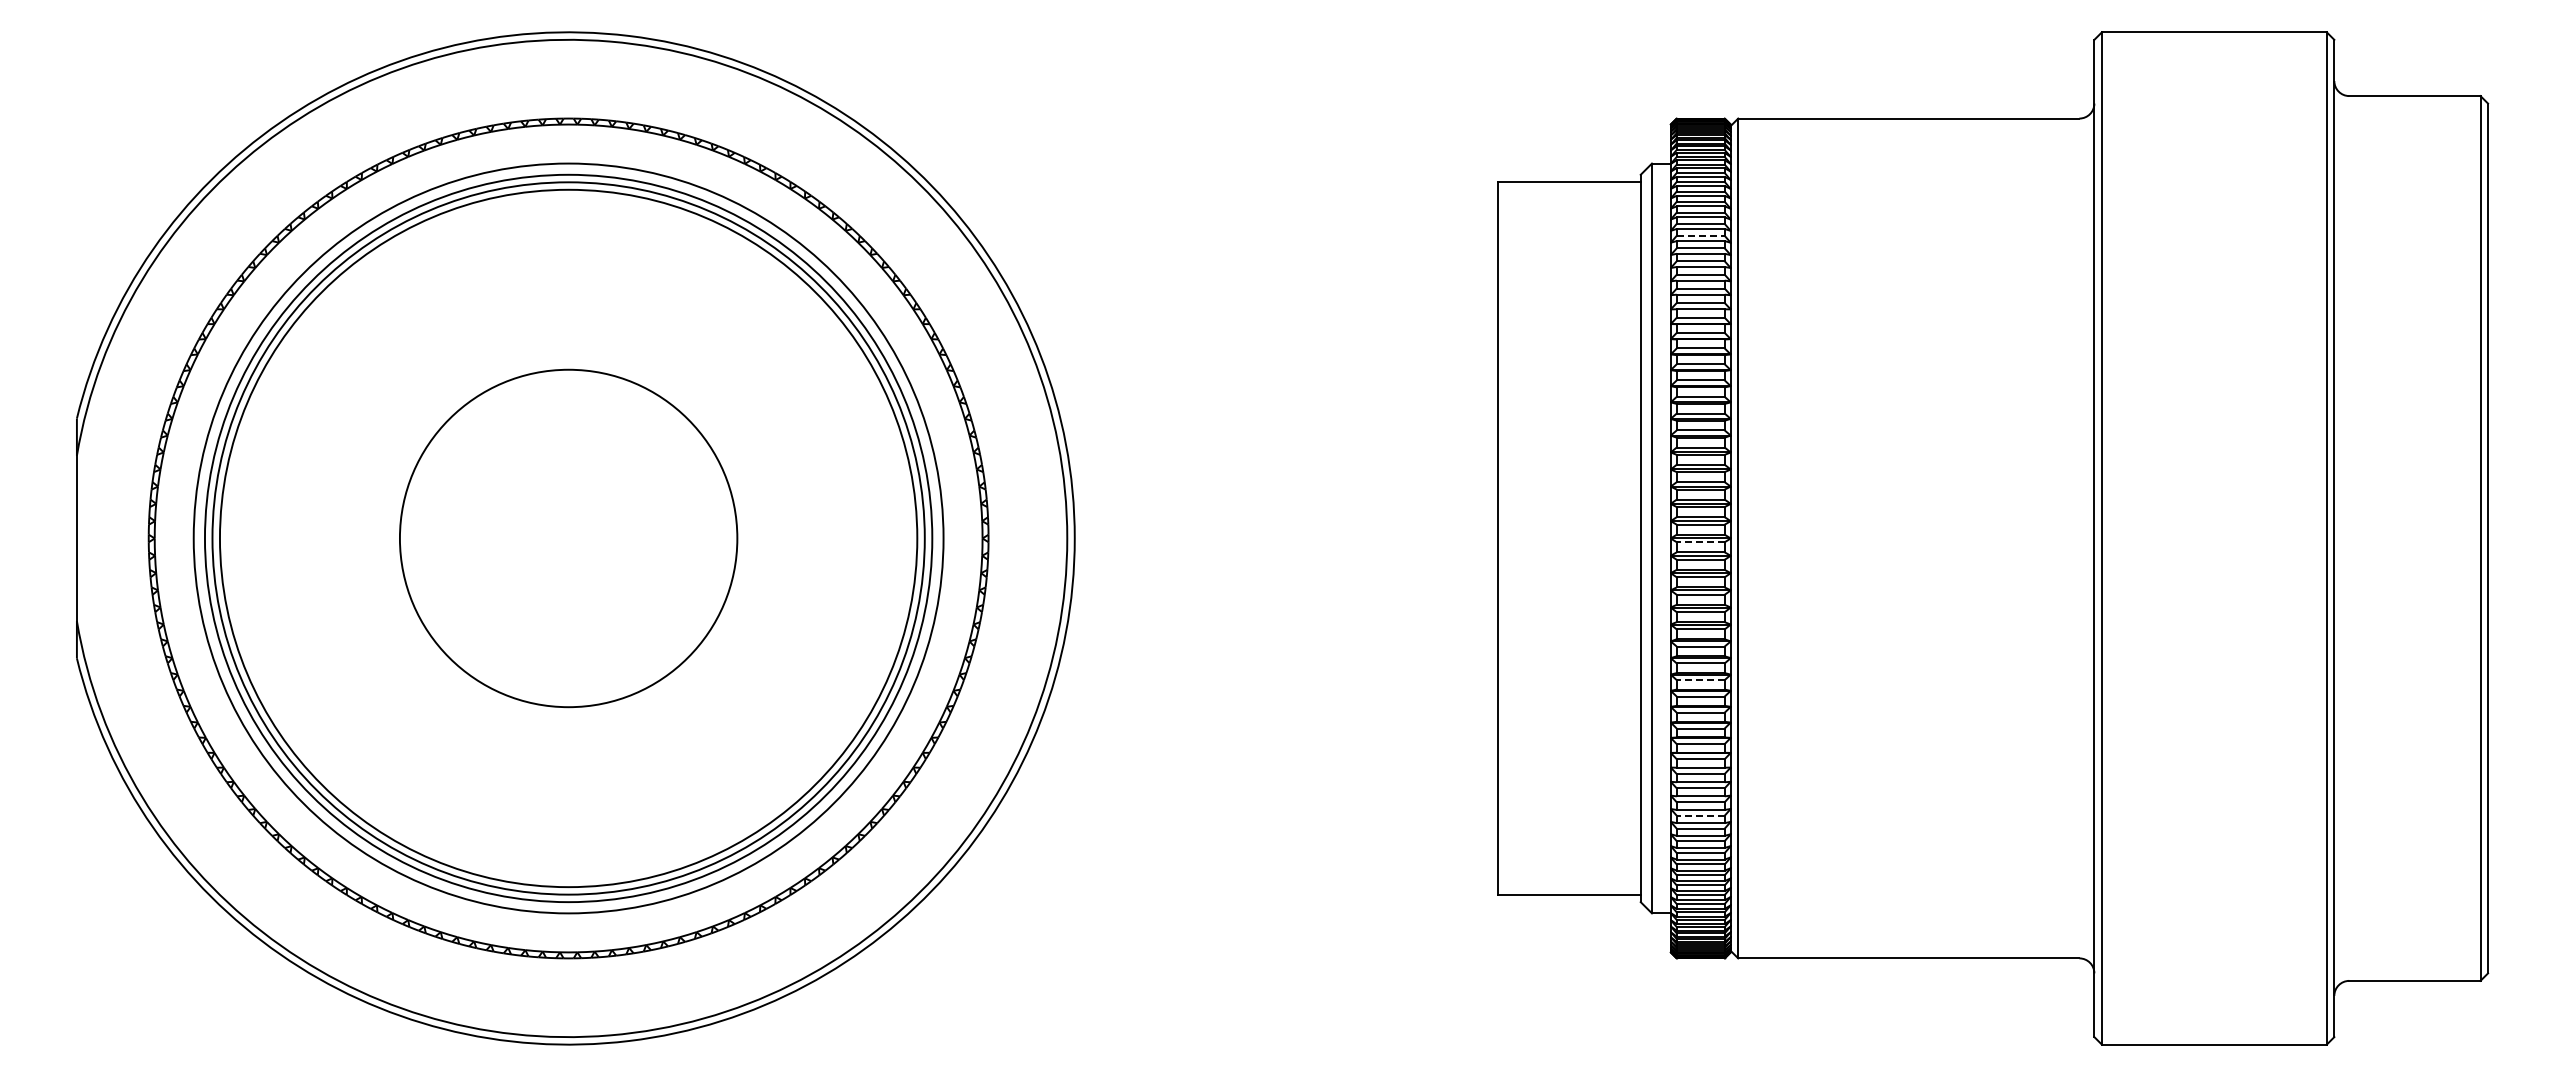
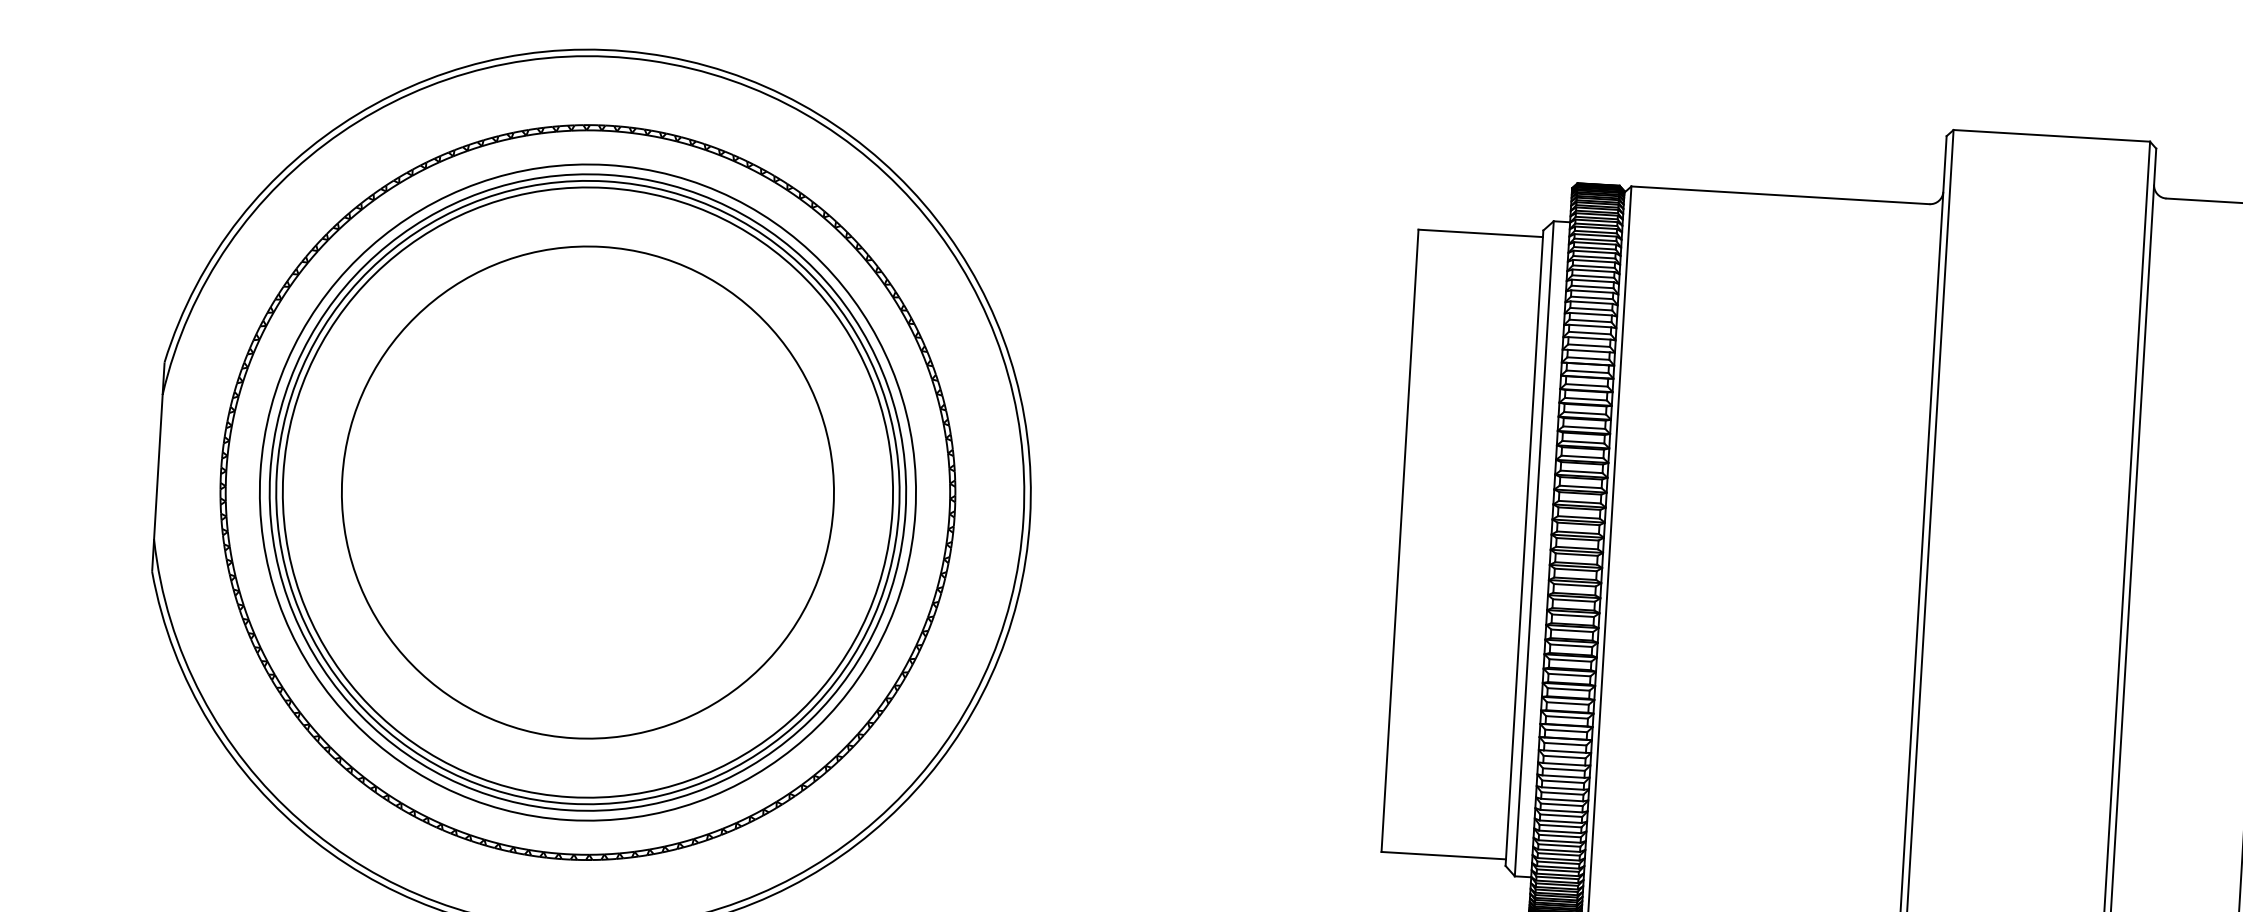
line: (1700, 235) -> (1592, 286), dashed -> solid
circle: (568, 538) -> (587, 492), size x1.67
line: (1700, 542) -> (1576, 554), dashed -> solid
line: (1700, 680) -> (1569, 675), dashed -> solid
line: (1700, 815) -> (1562, 793), dashed -> solid

